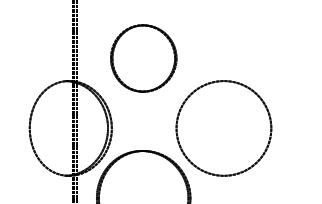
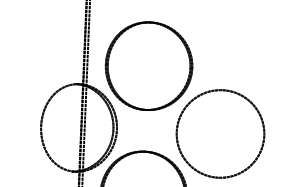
part: (143, 58) -> (148, 66), size x1.43

